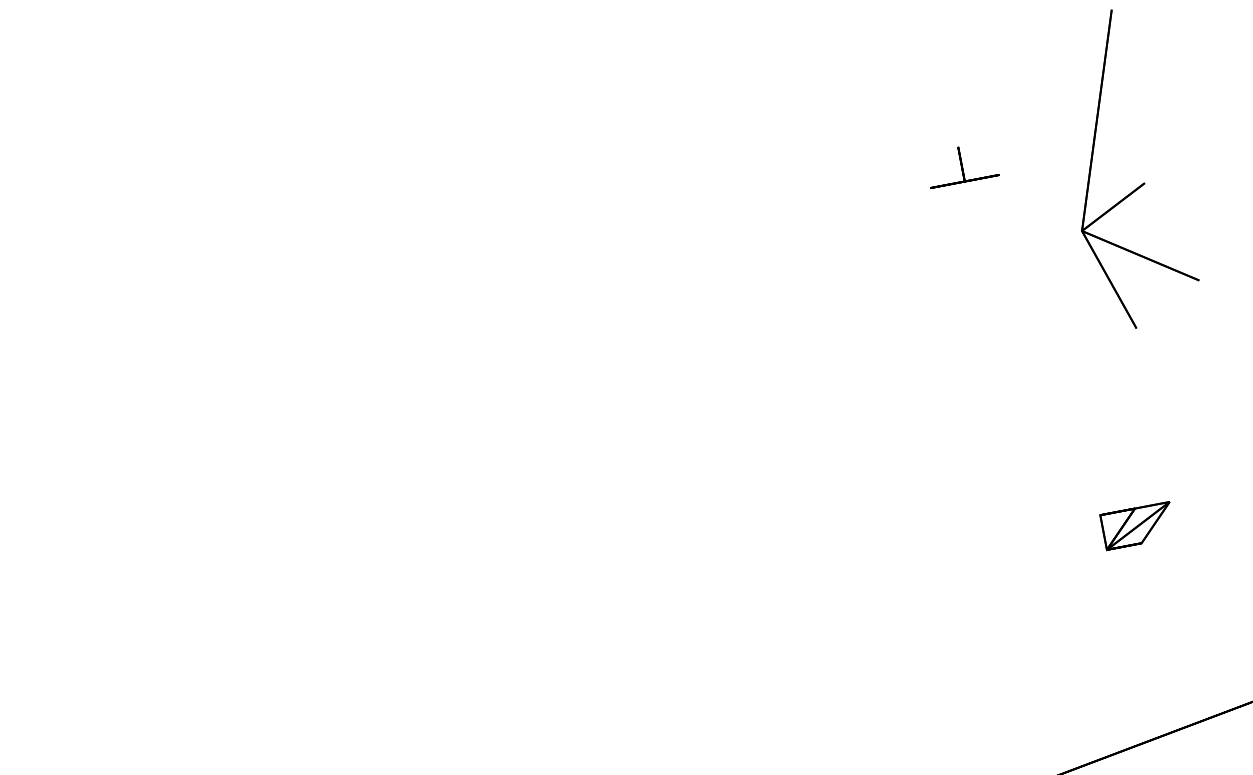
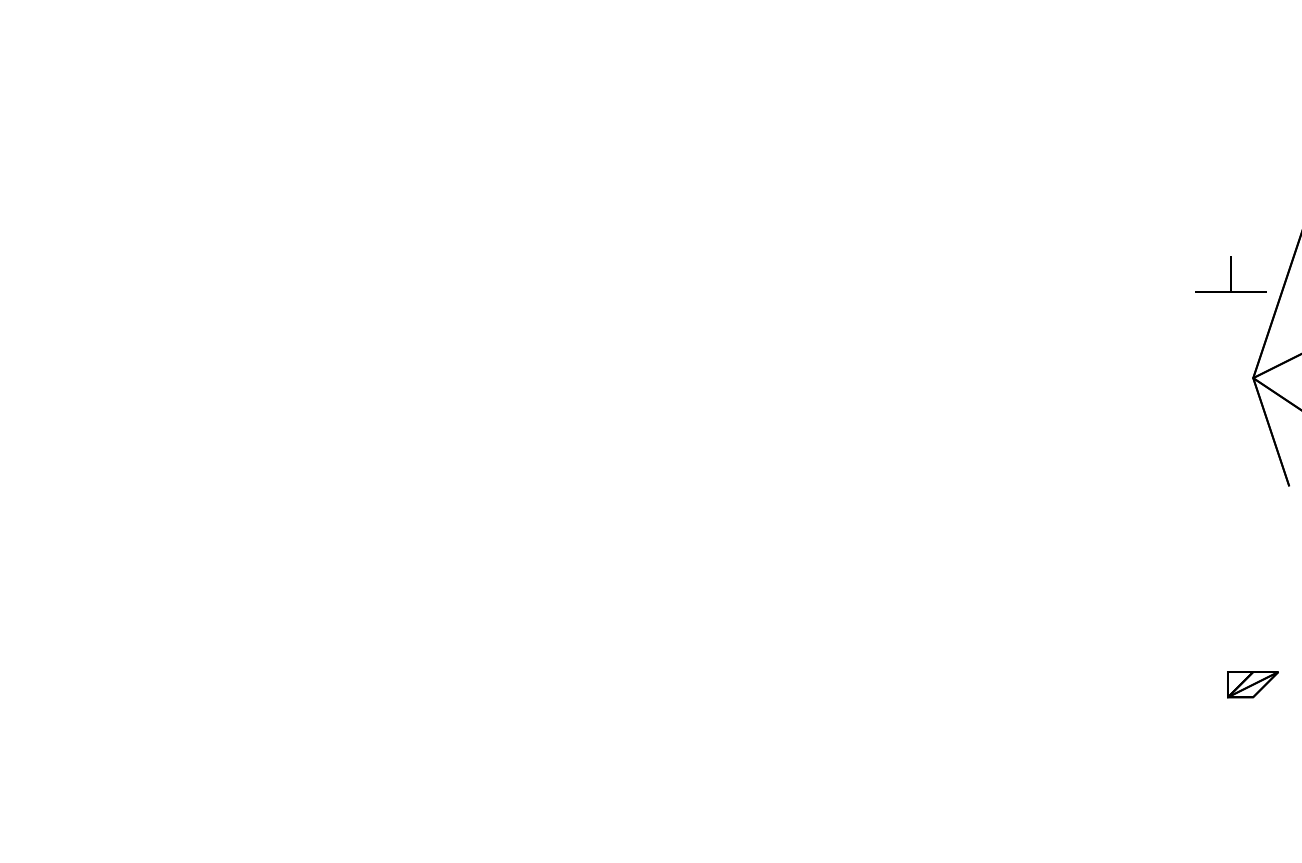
part: (961, 164) -> (1230, 274), moved
part: (1137, 525) -> (1252, 684), size x0.7

